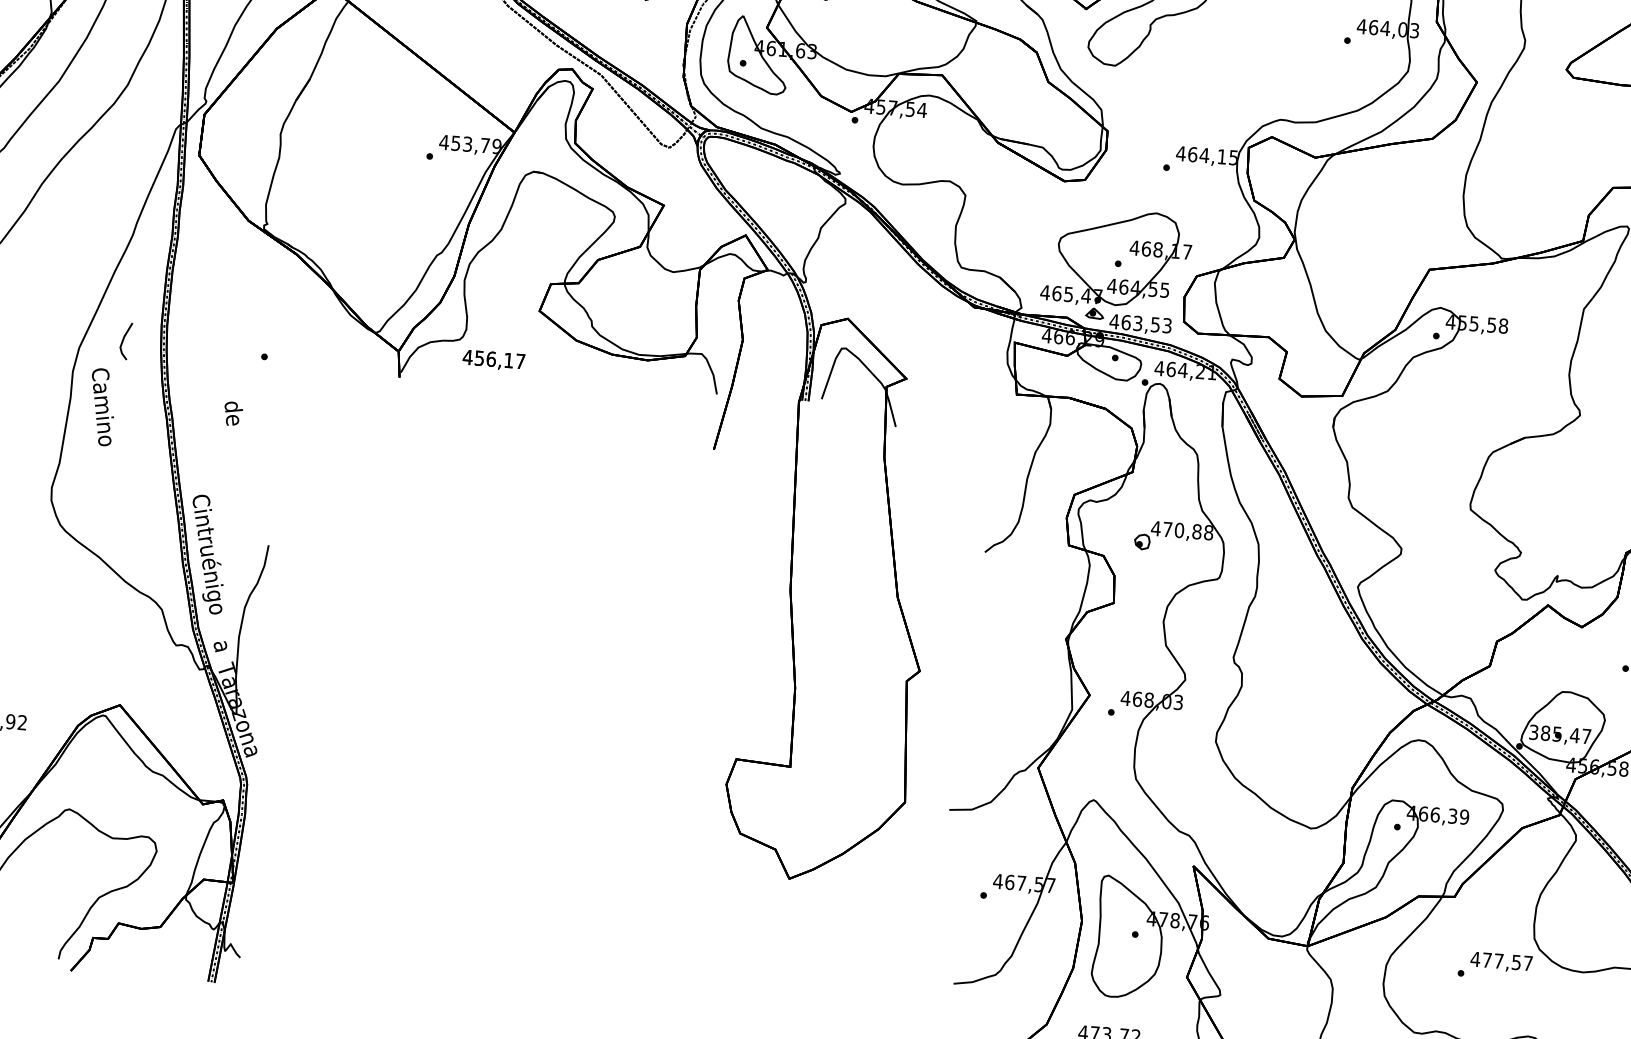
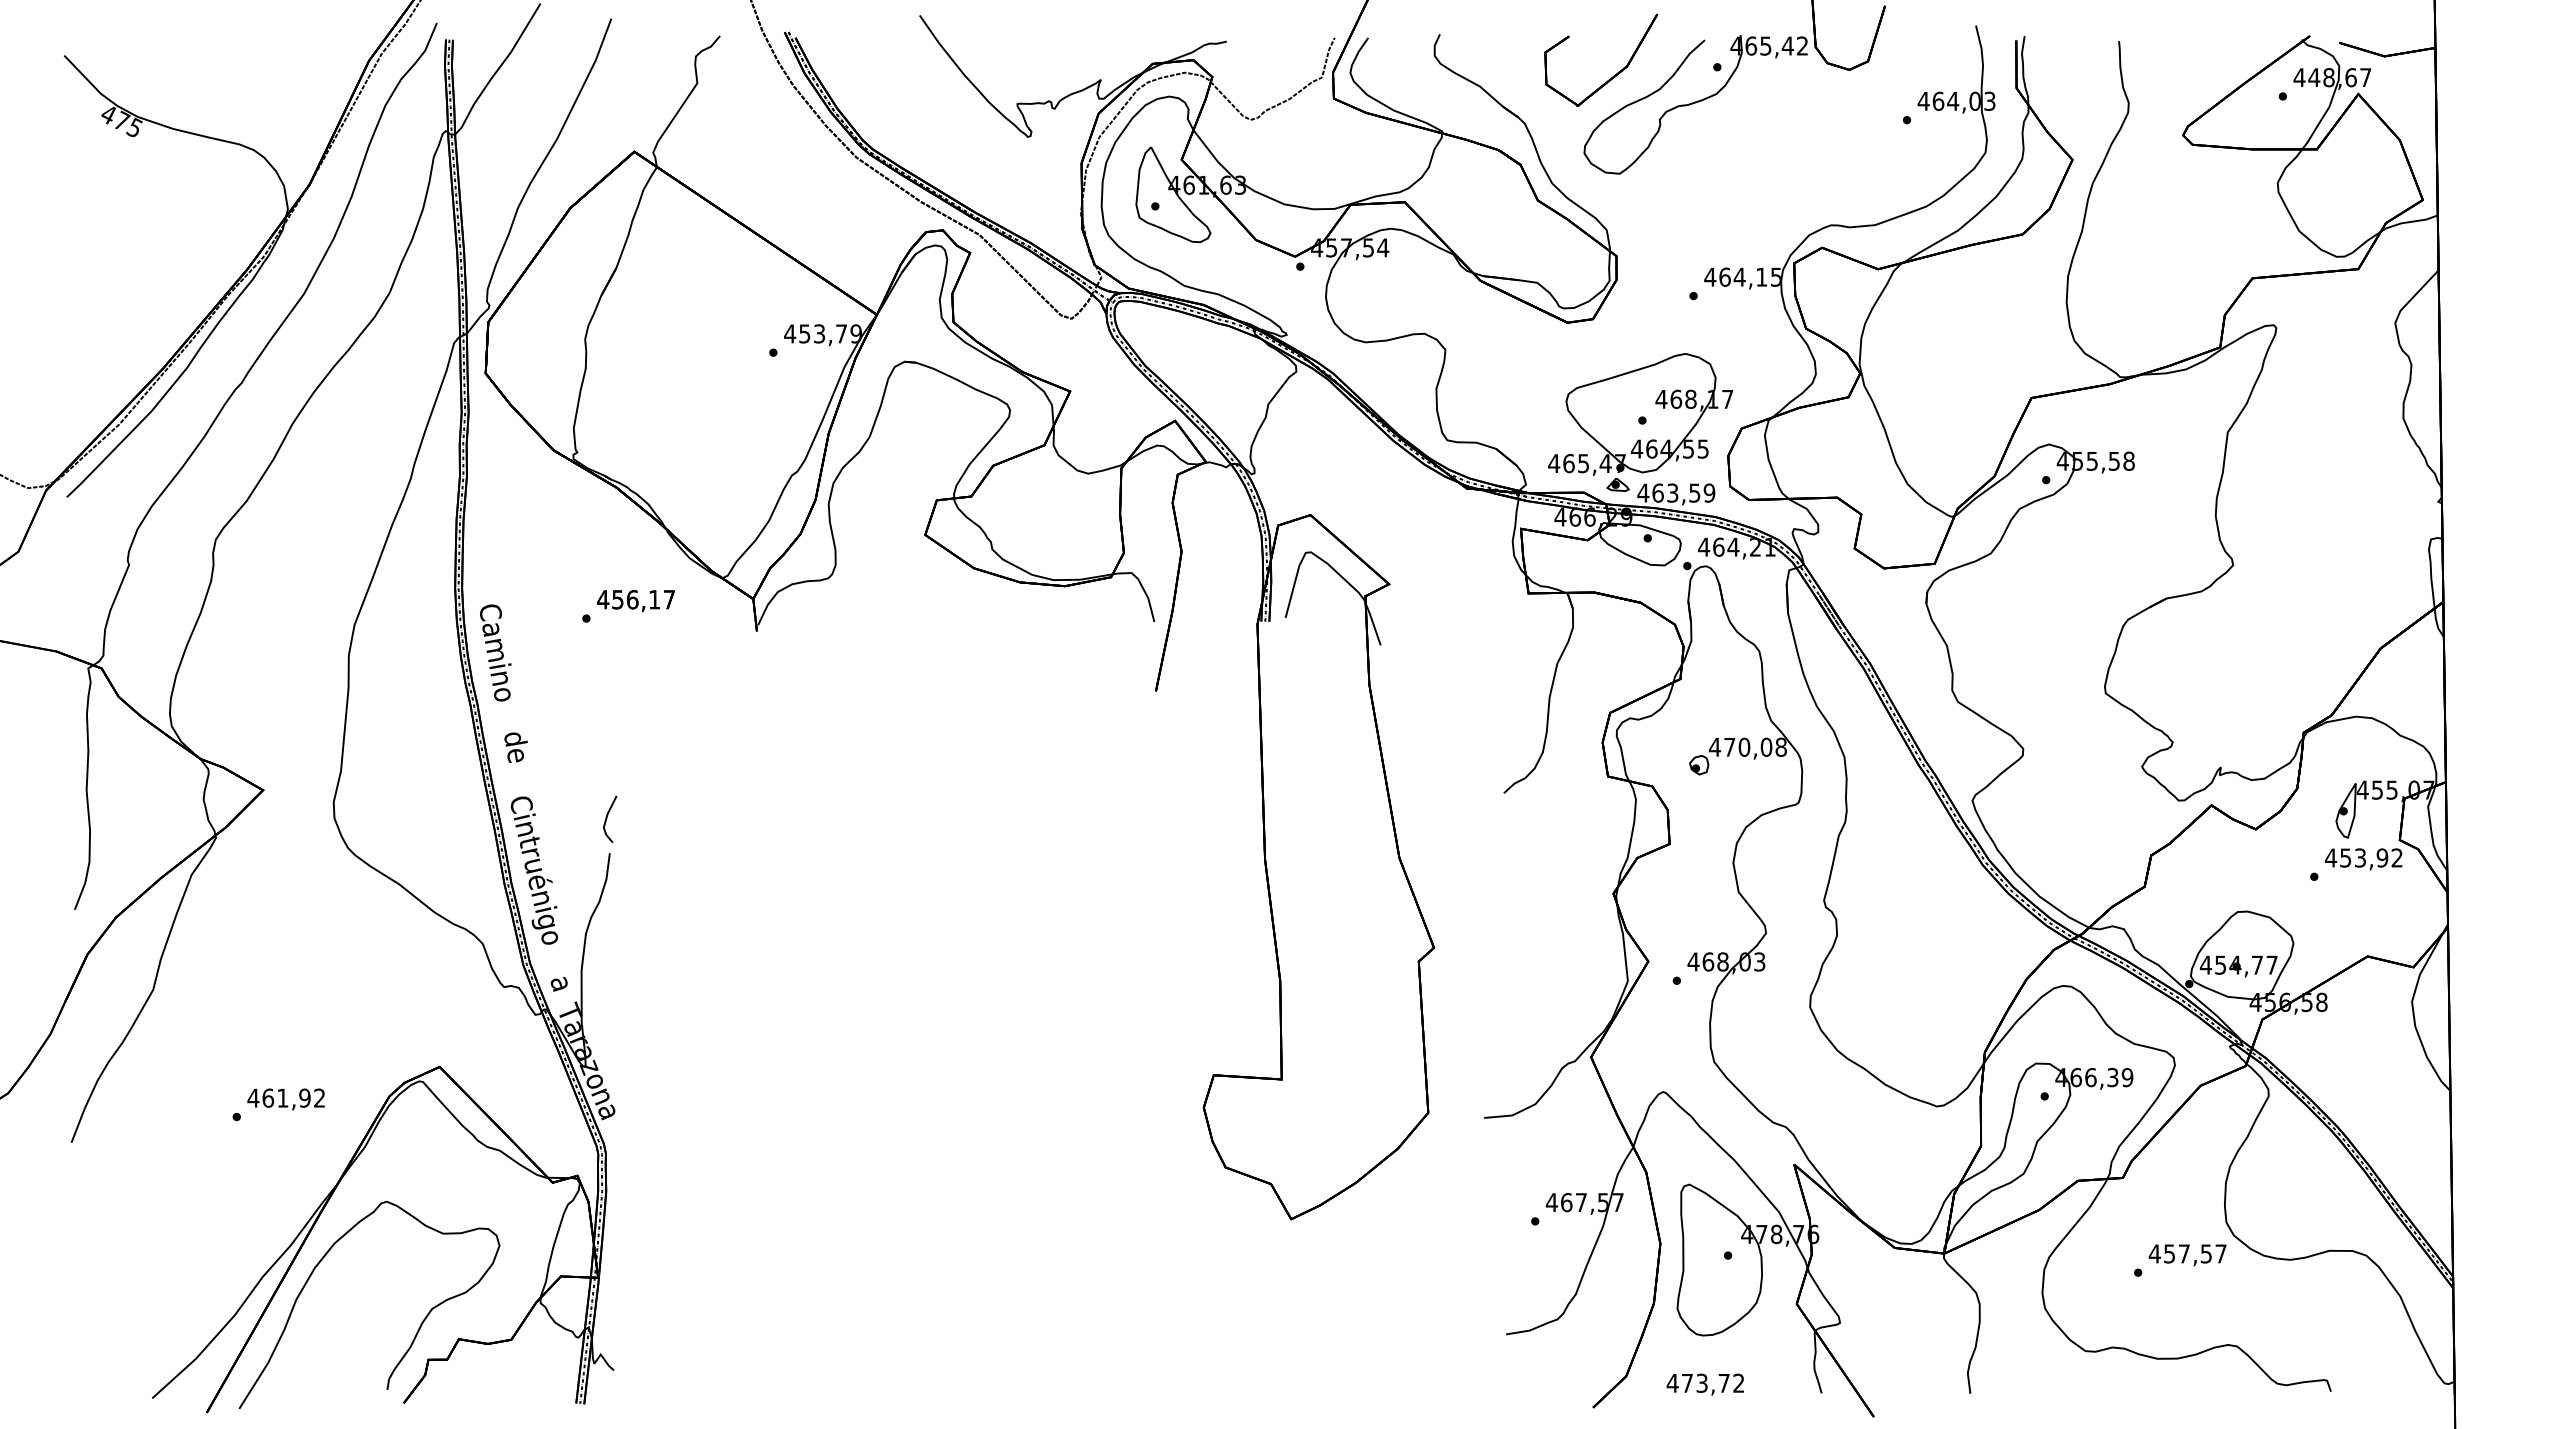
text: (1167, 325) -> (1709, 492), 463,53 -> 463,59
line: (123, 340) -> (607, 818), moved
text: (493, 360) -> (635, 601), moved
text: (101, 406) -> (495, 652), moved
text: (232, 413) -> (515, 747), moved
text: (1197, 531) -> (1766, 747), 470,88 -> 470,08
text: (1554, 733) -> (2231, 964), 385,47 -> 454,77
text: (1487, 959) -> (2169, 1253), 477,57 -> 457,57

